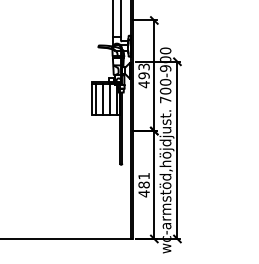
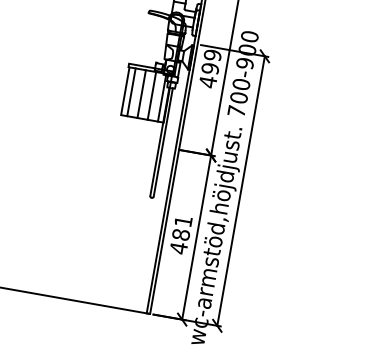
text: (143, 66) -> (211, 54), 493 -> 499

